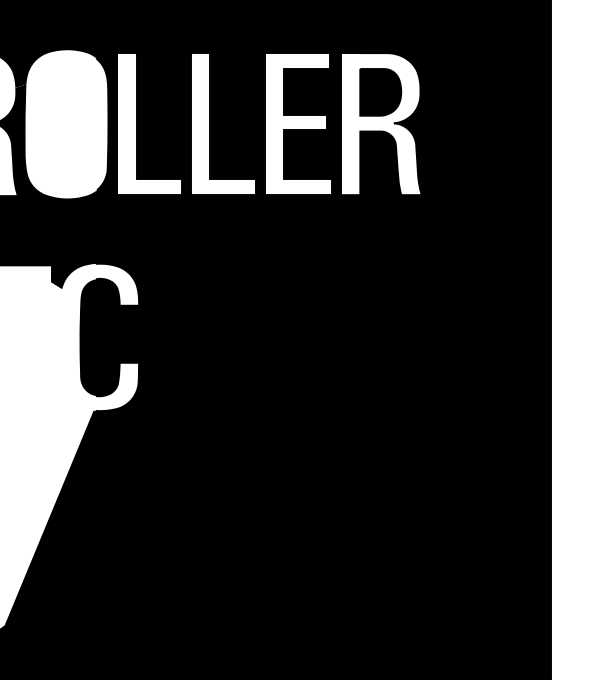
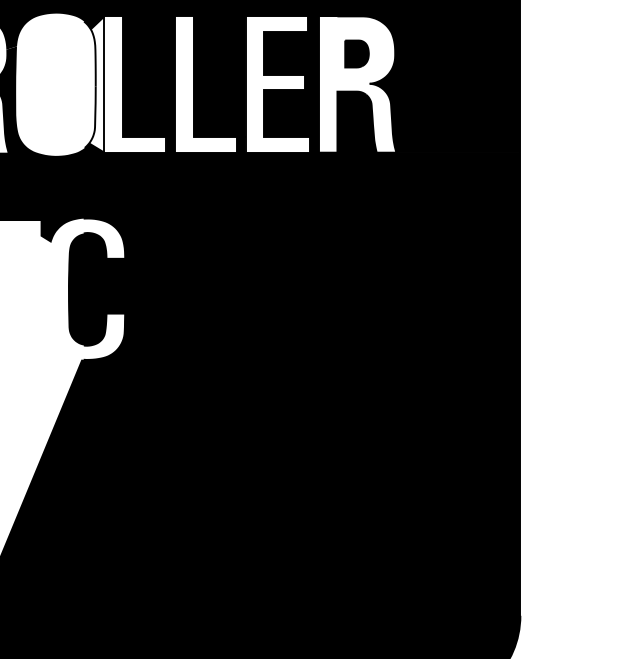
part: (380, 91) -> (356, 53), size x0.6
fill: (109, 124) -> (96, 84), removed

